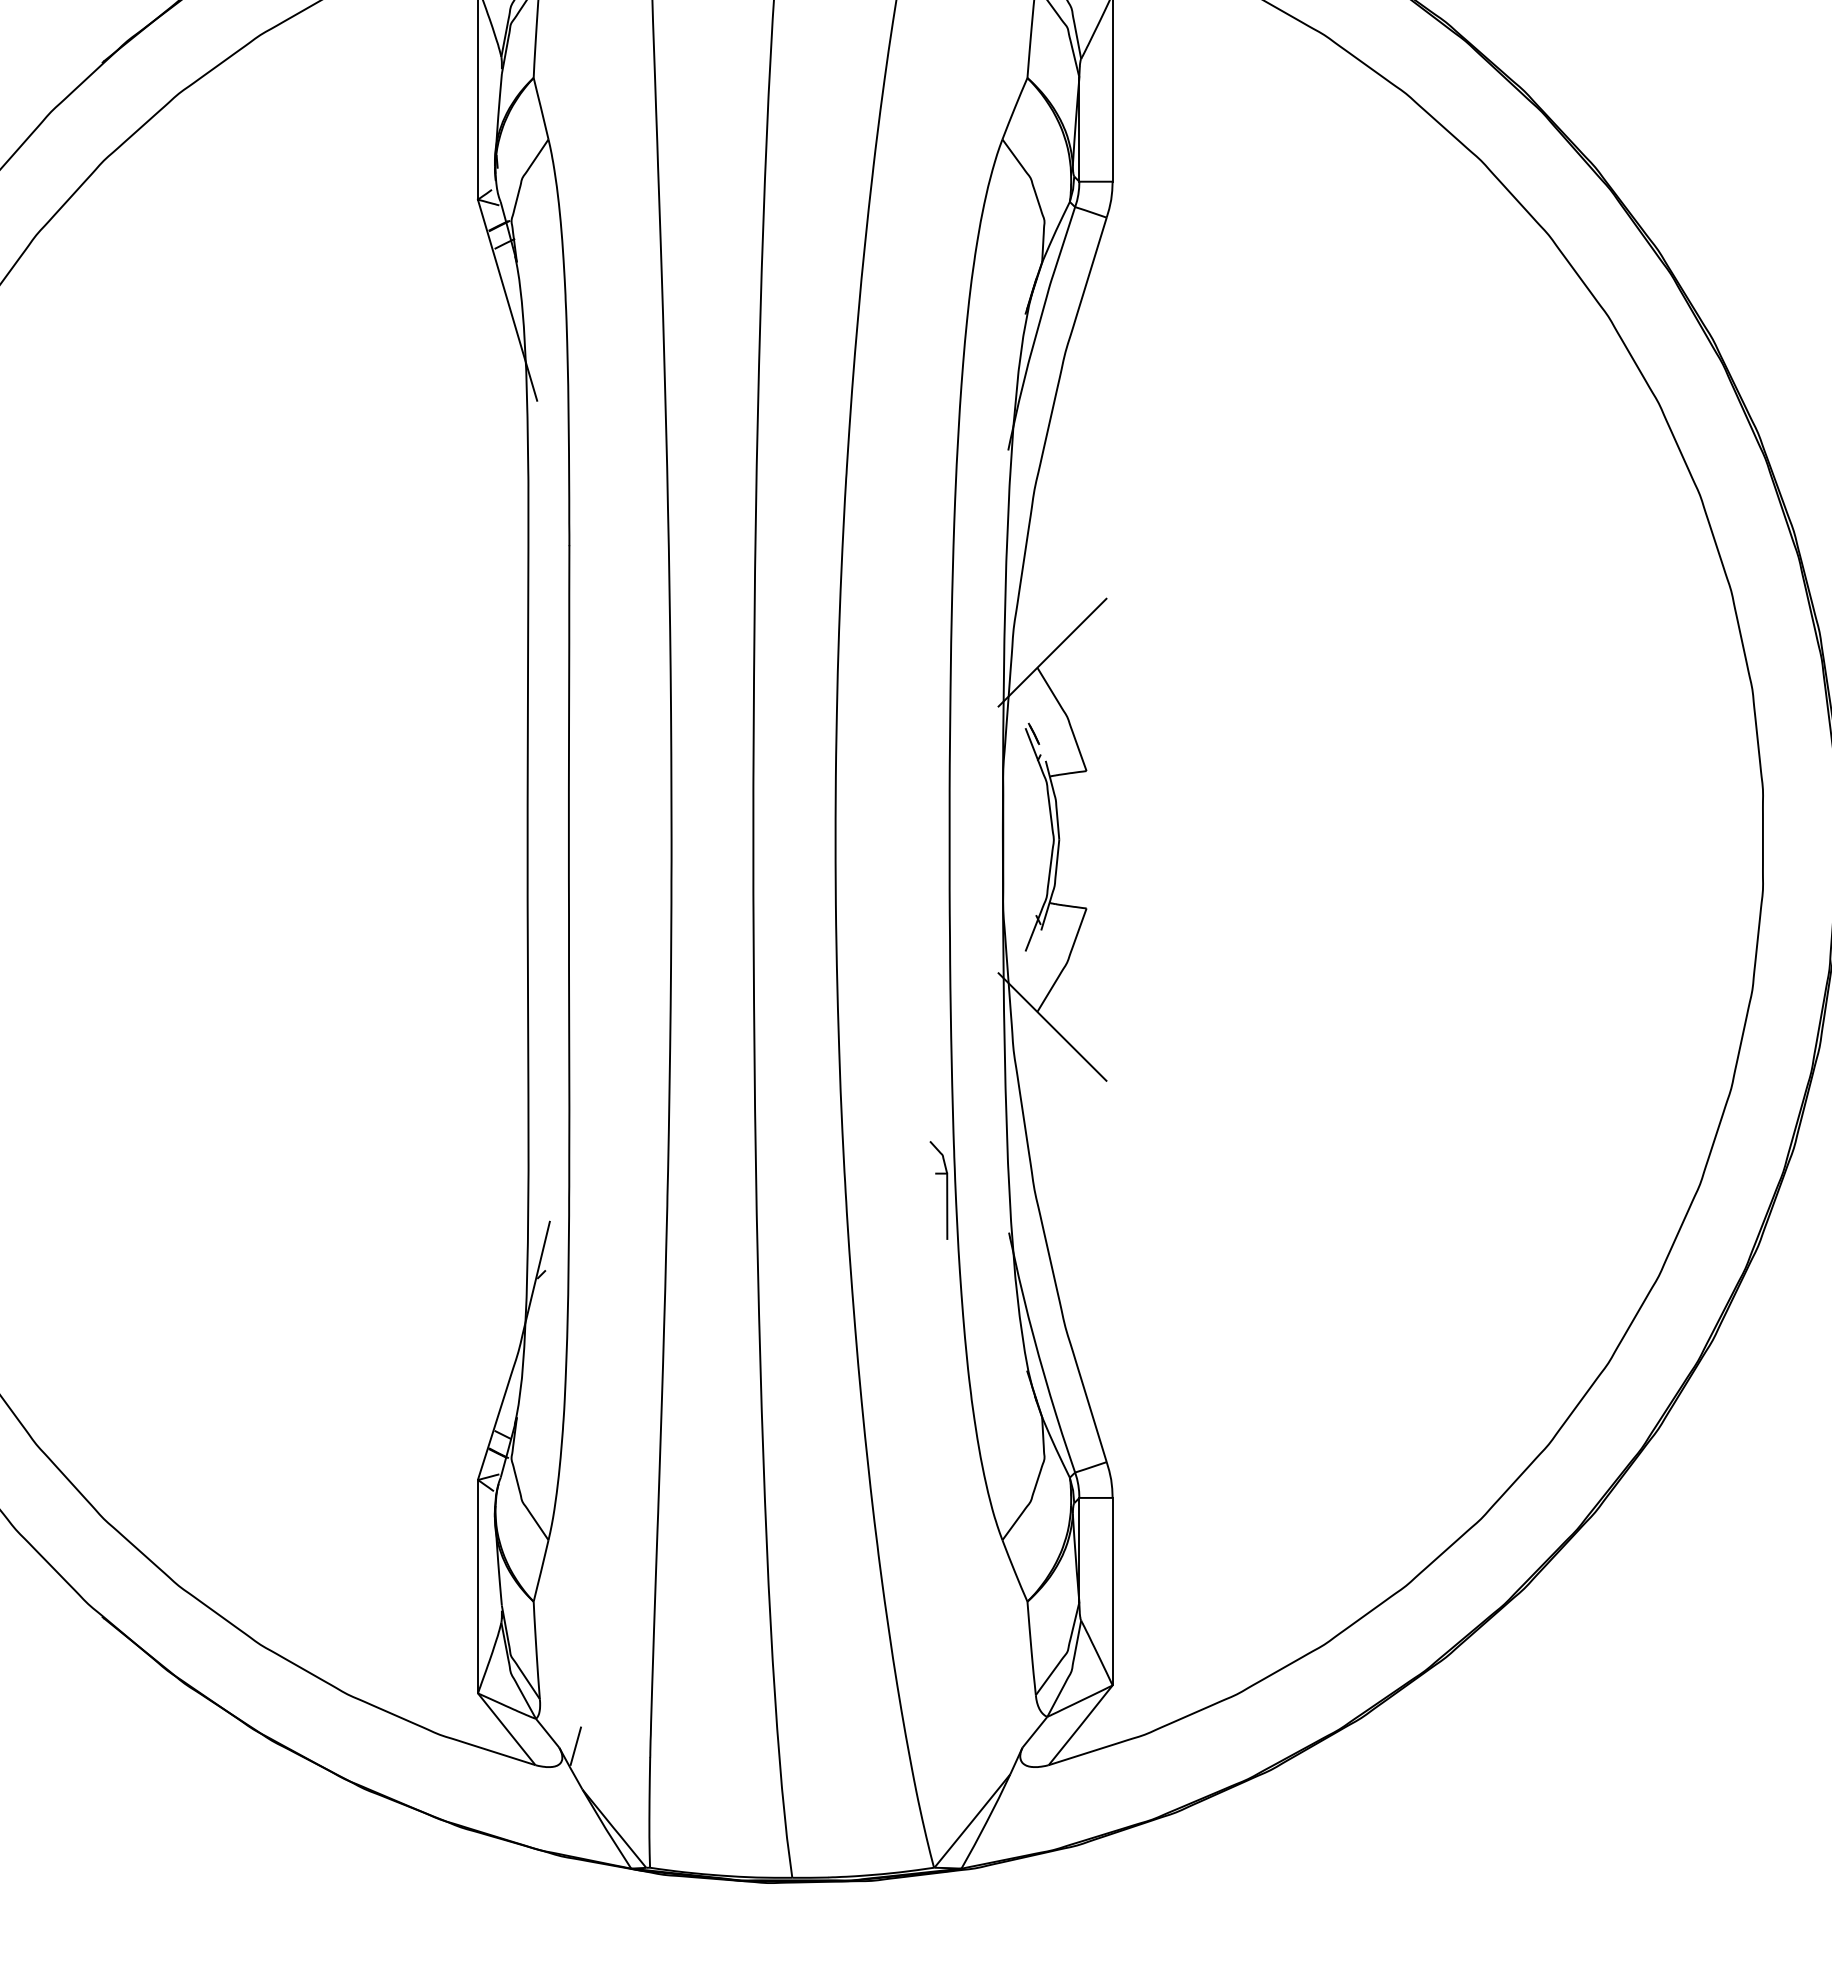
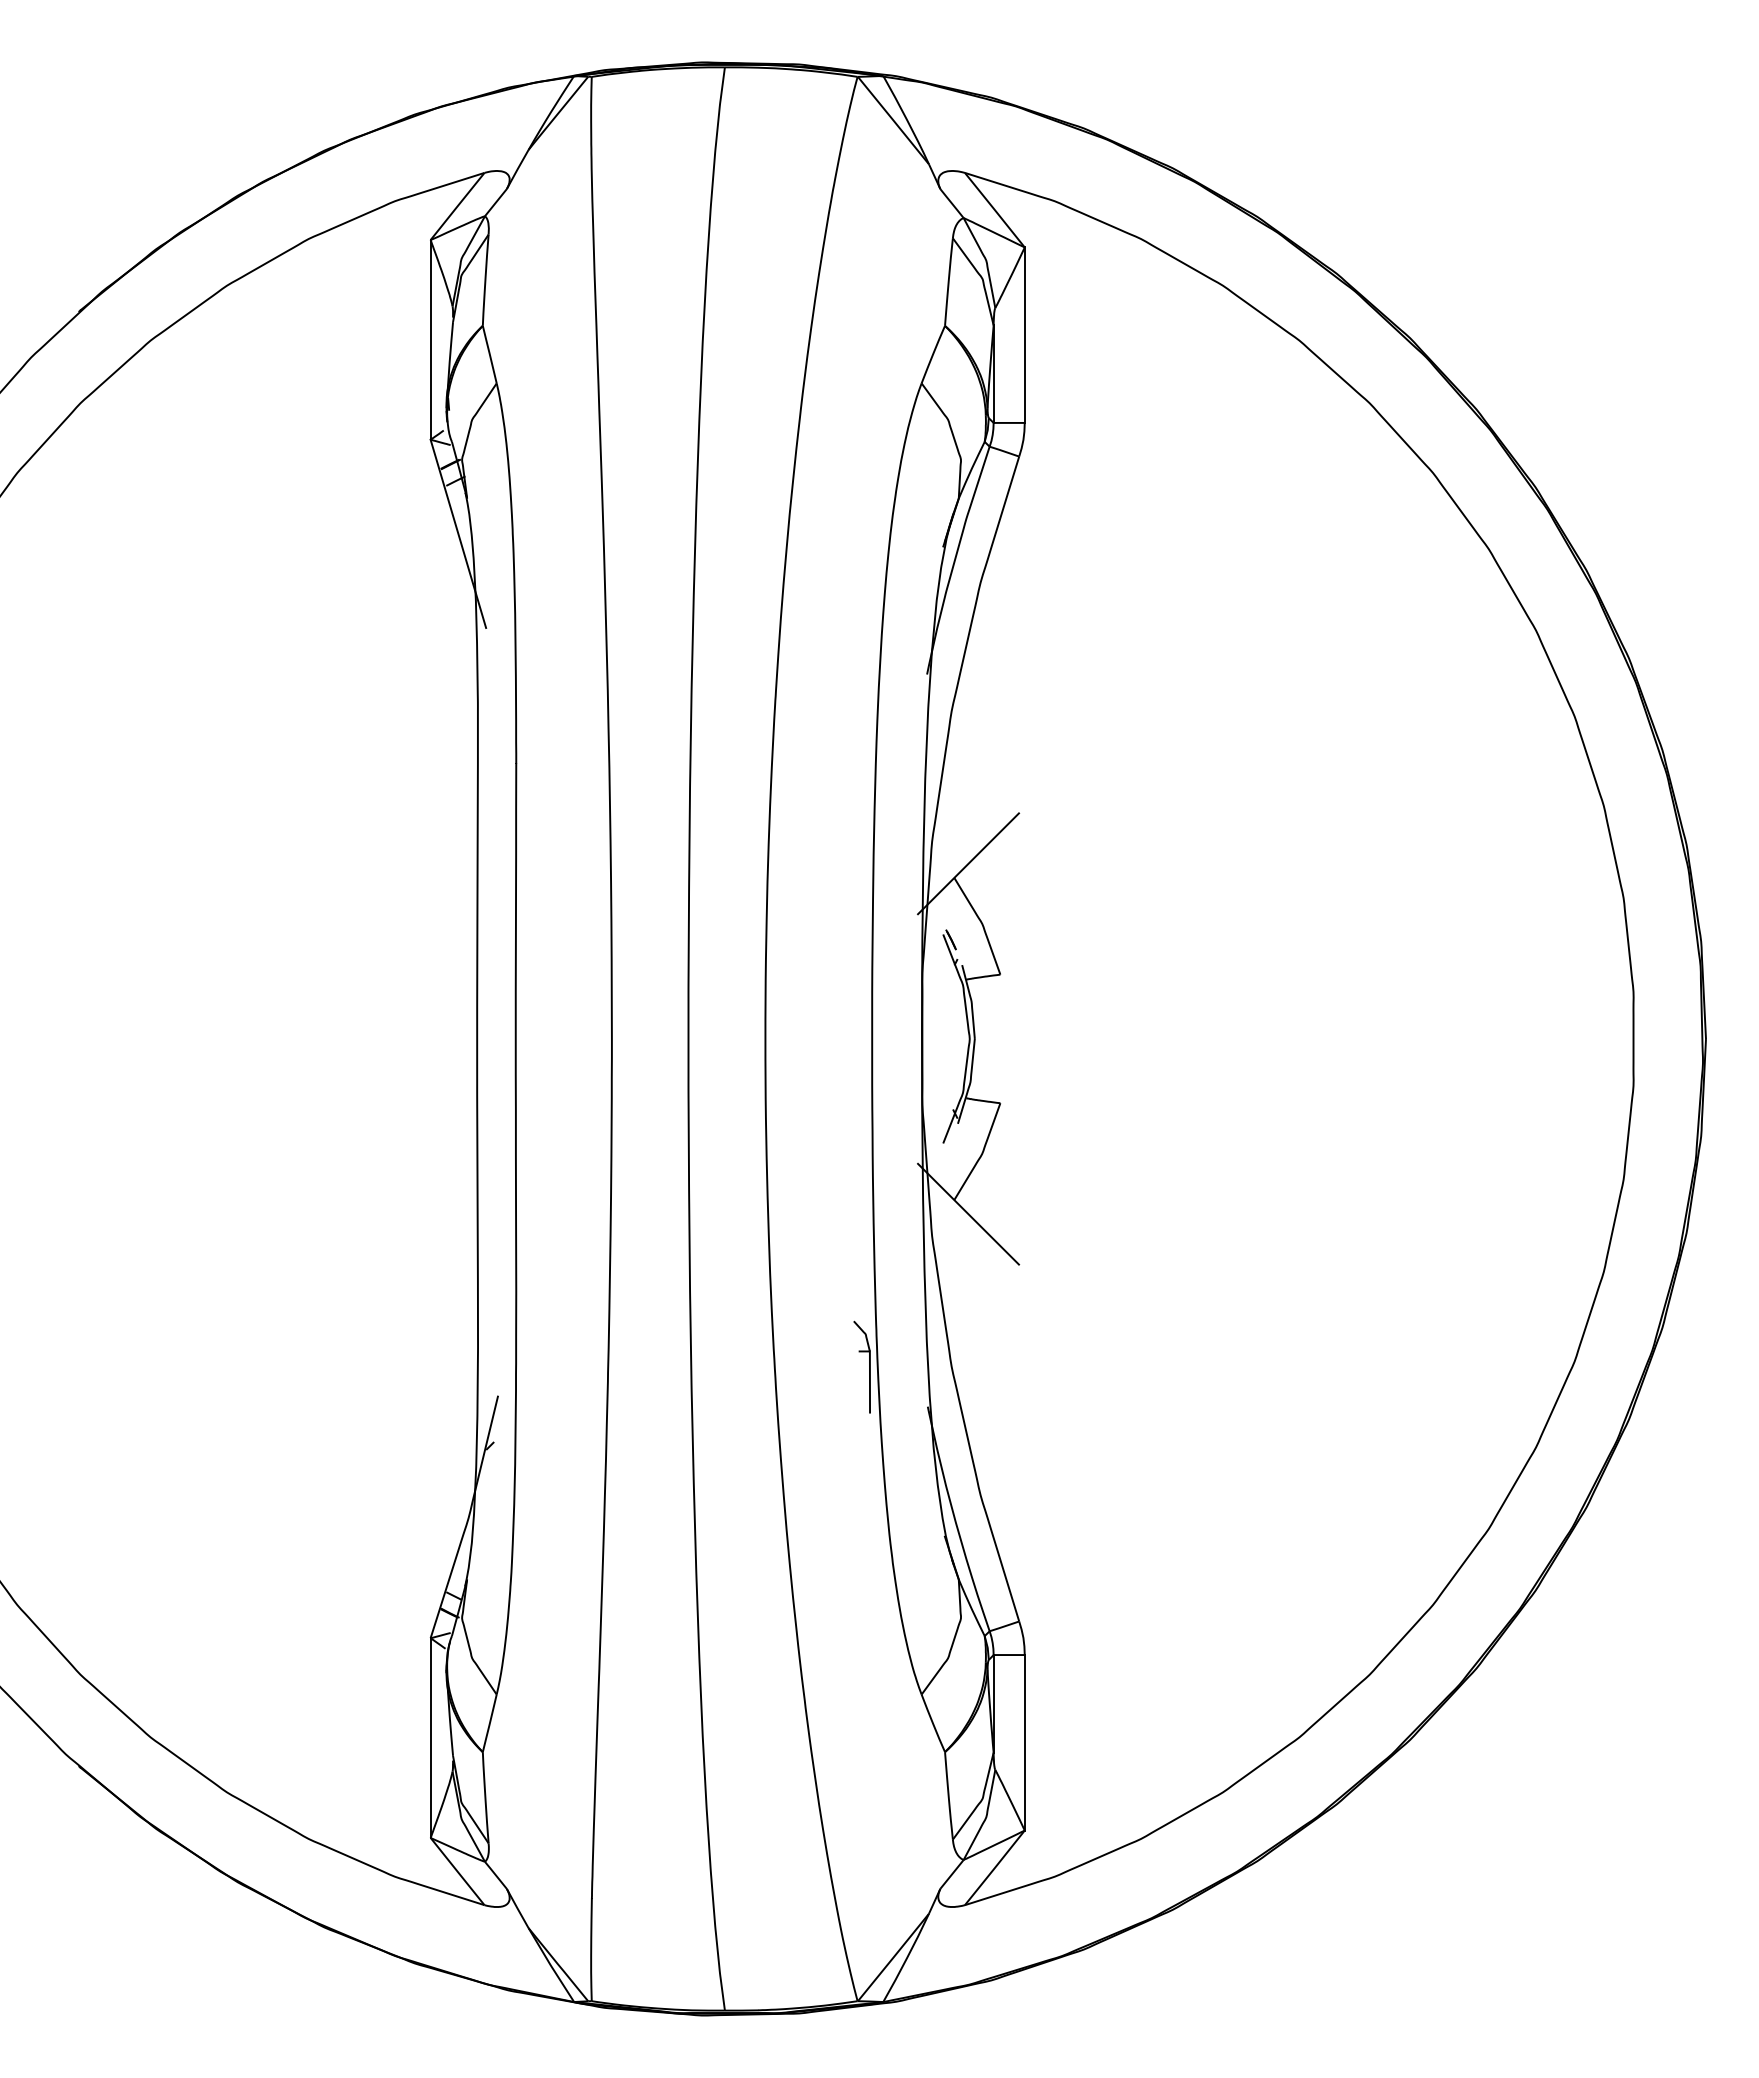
line: (576, 1745) -> (522, 1886), removed

